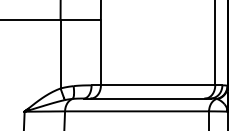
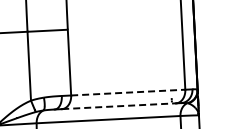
line: (158, 85) -> (128, 92), solid -> dashed
line: (148, 98) -> (119, 106), solid -> dashed

